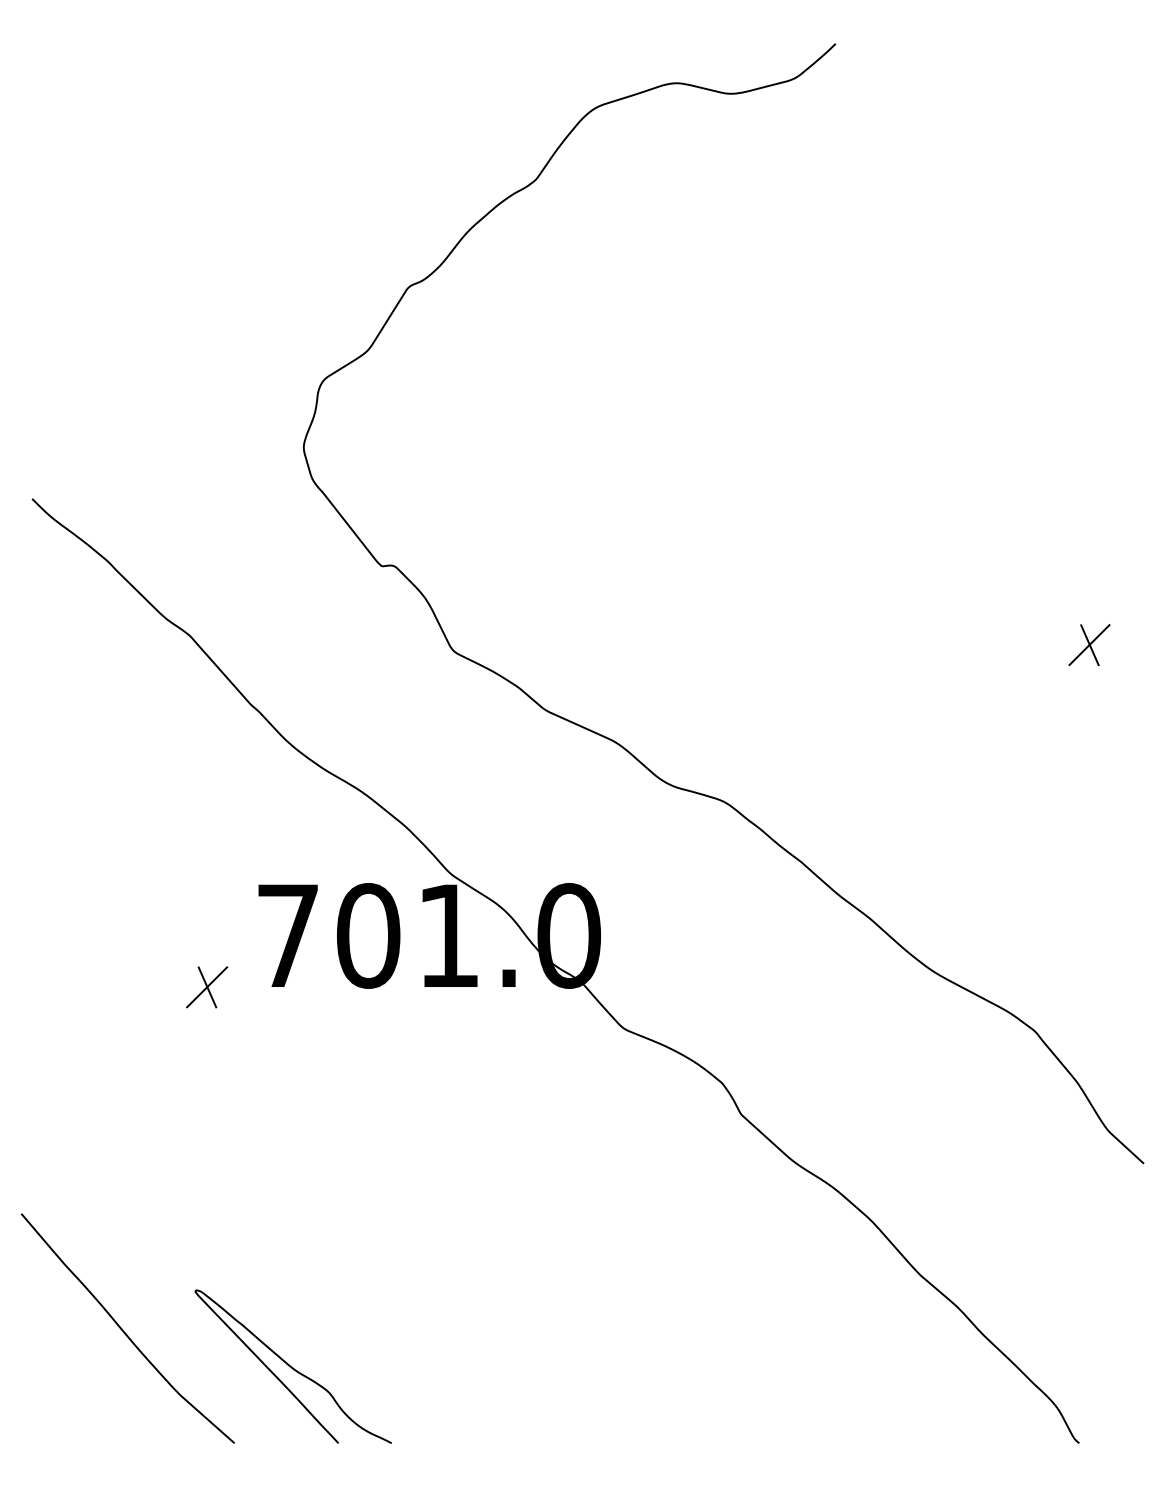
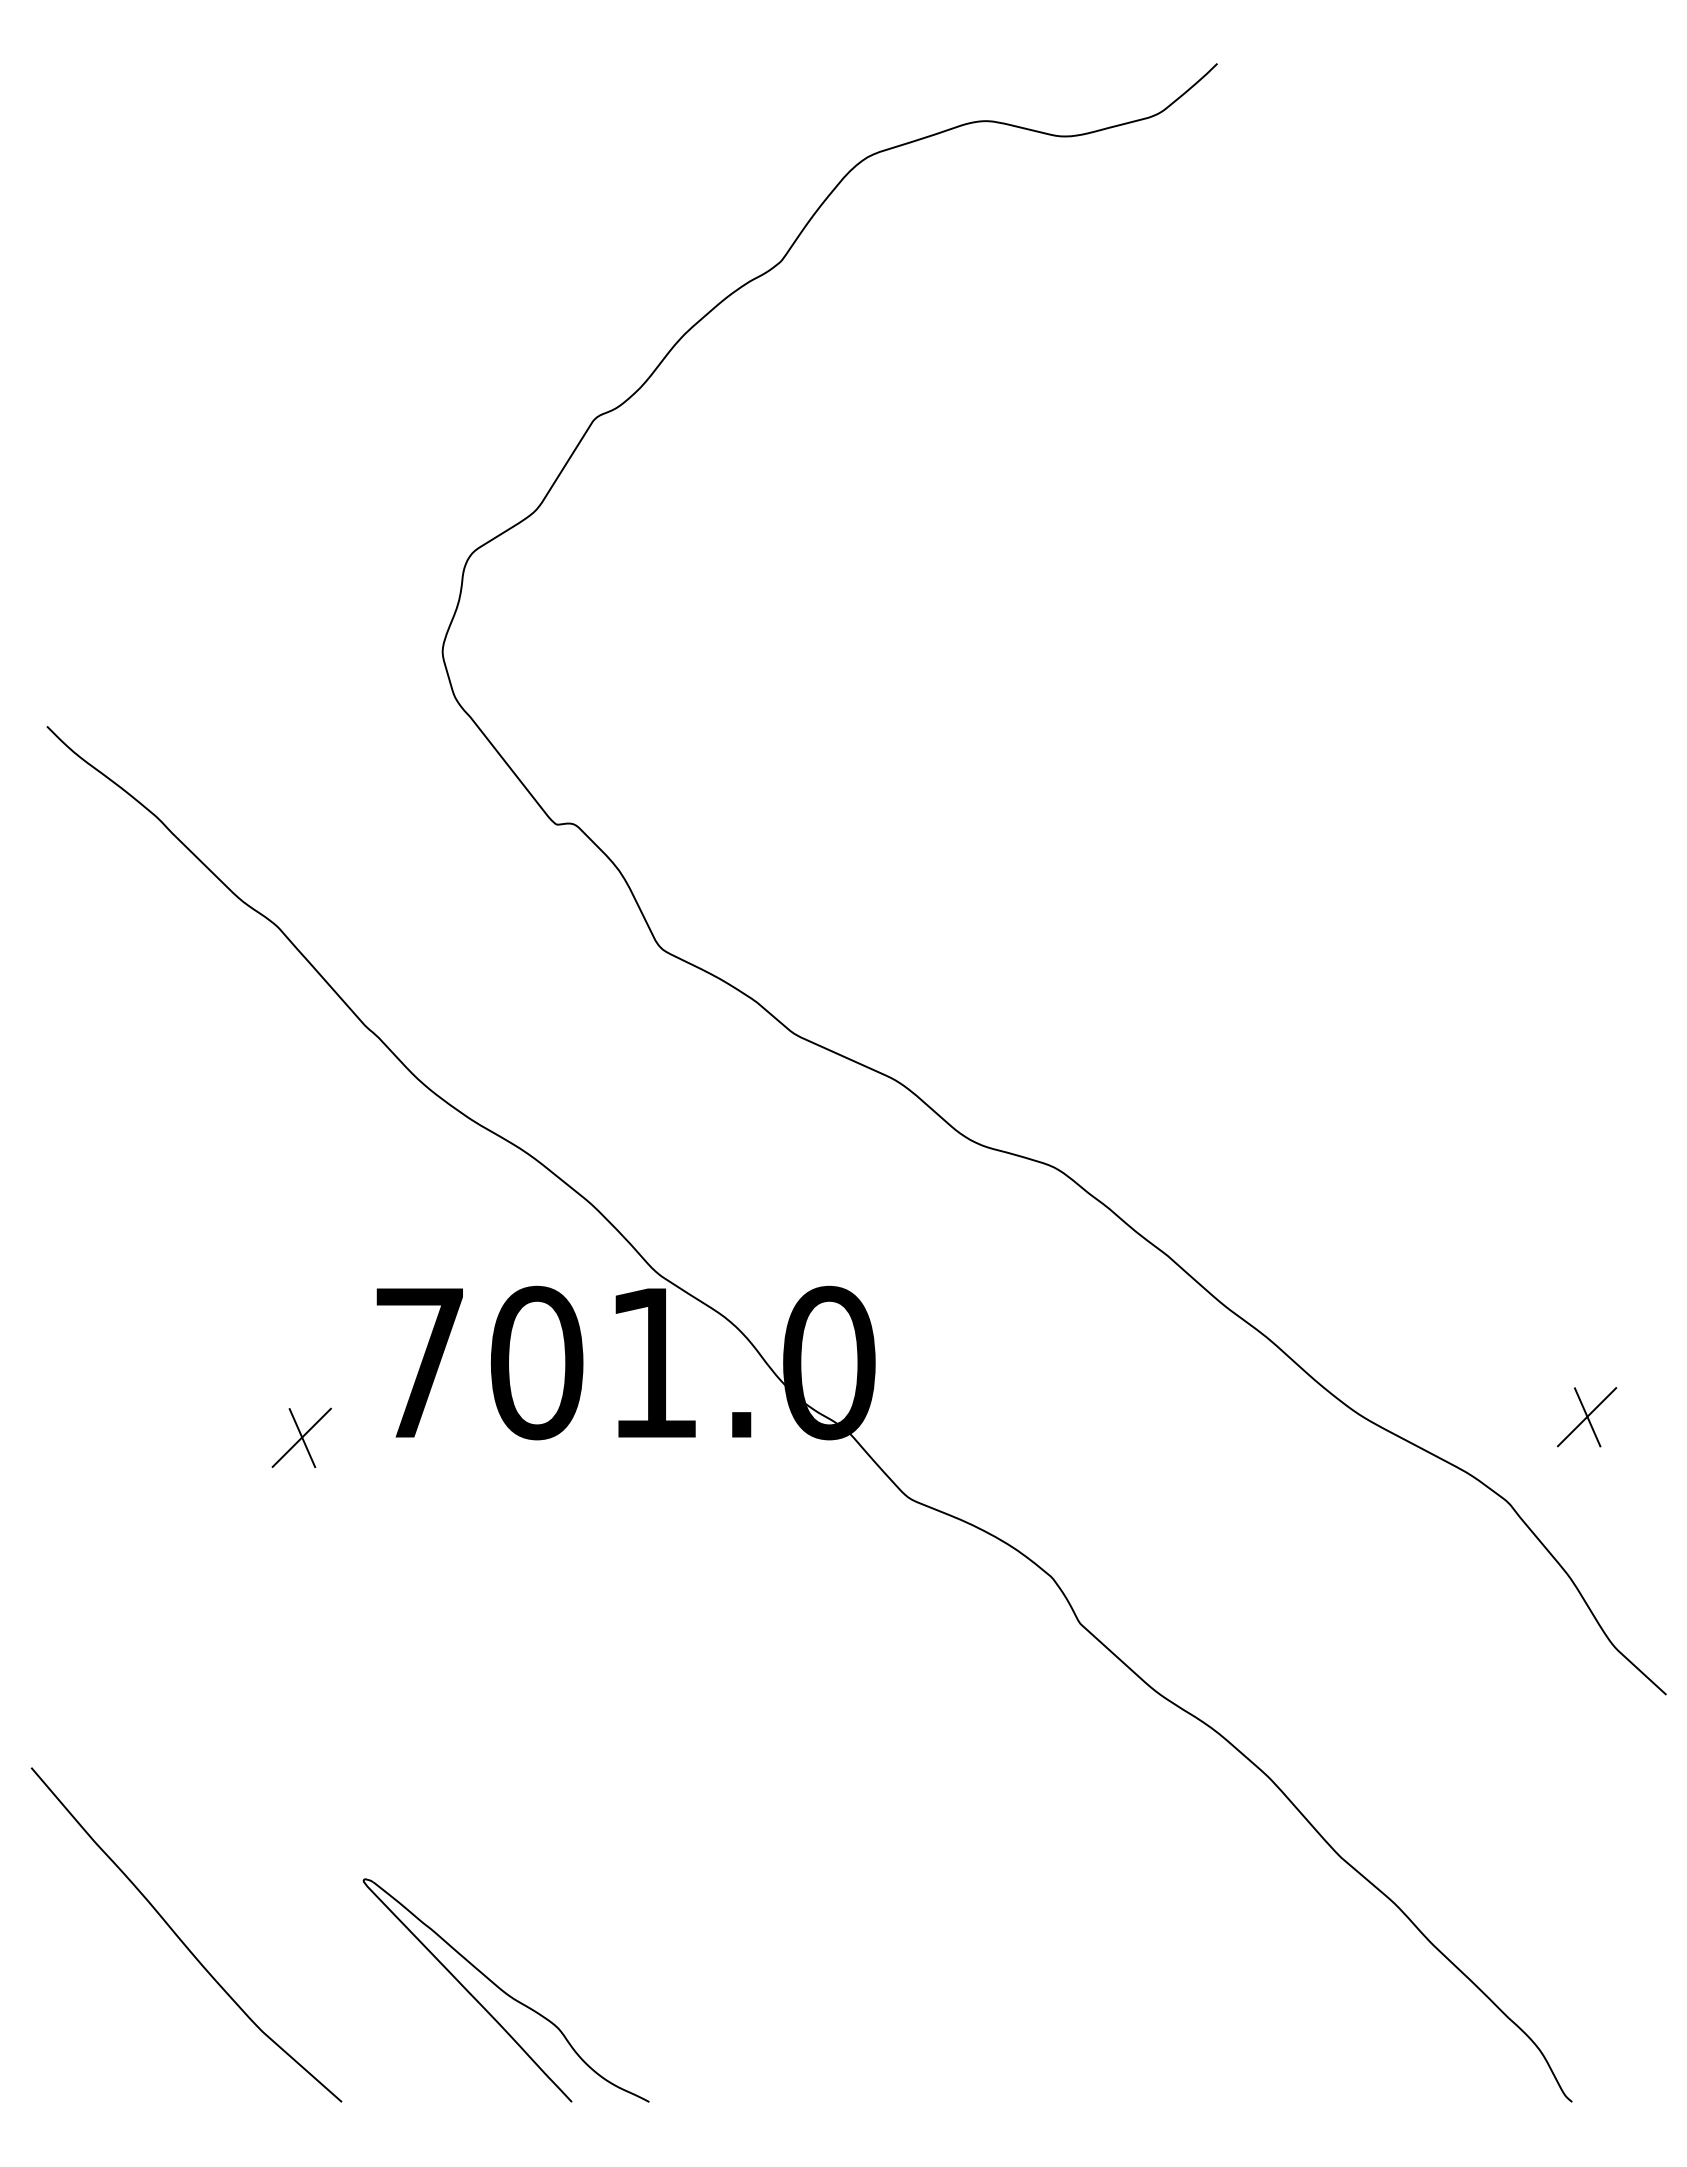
part: (1089, 645) -> (1587, 1417), moved
part: (292, 1366) -> (504, 1990), moved

